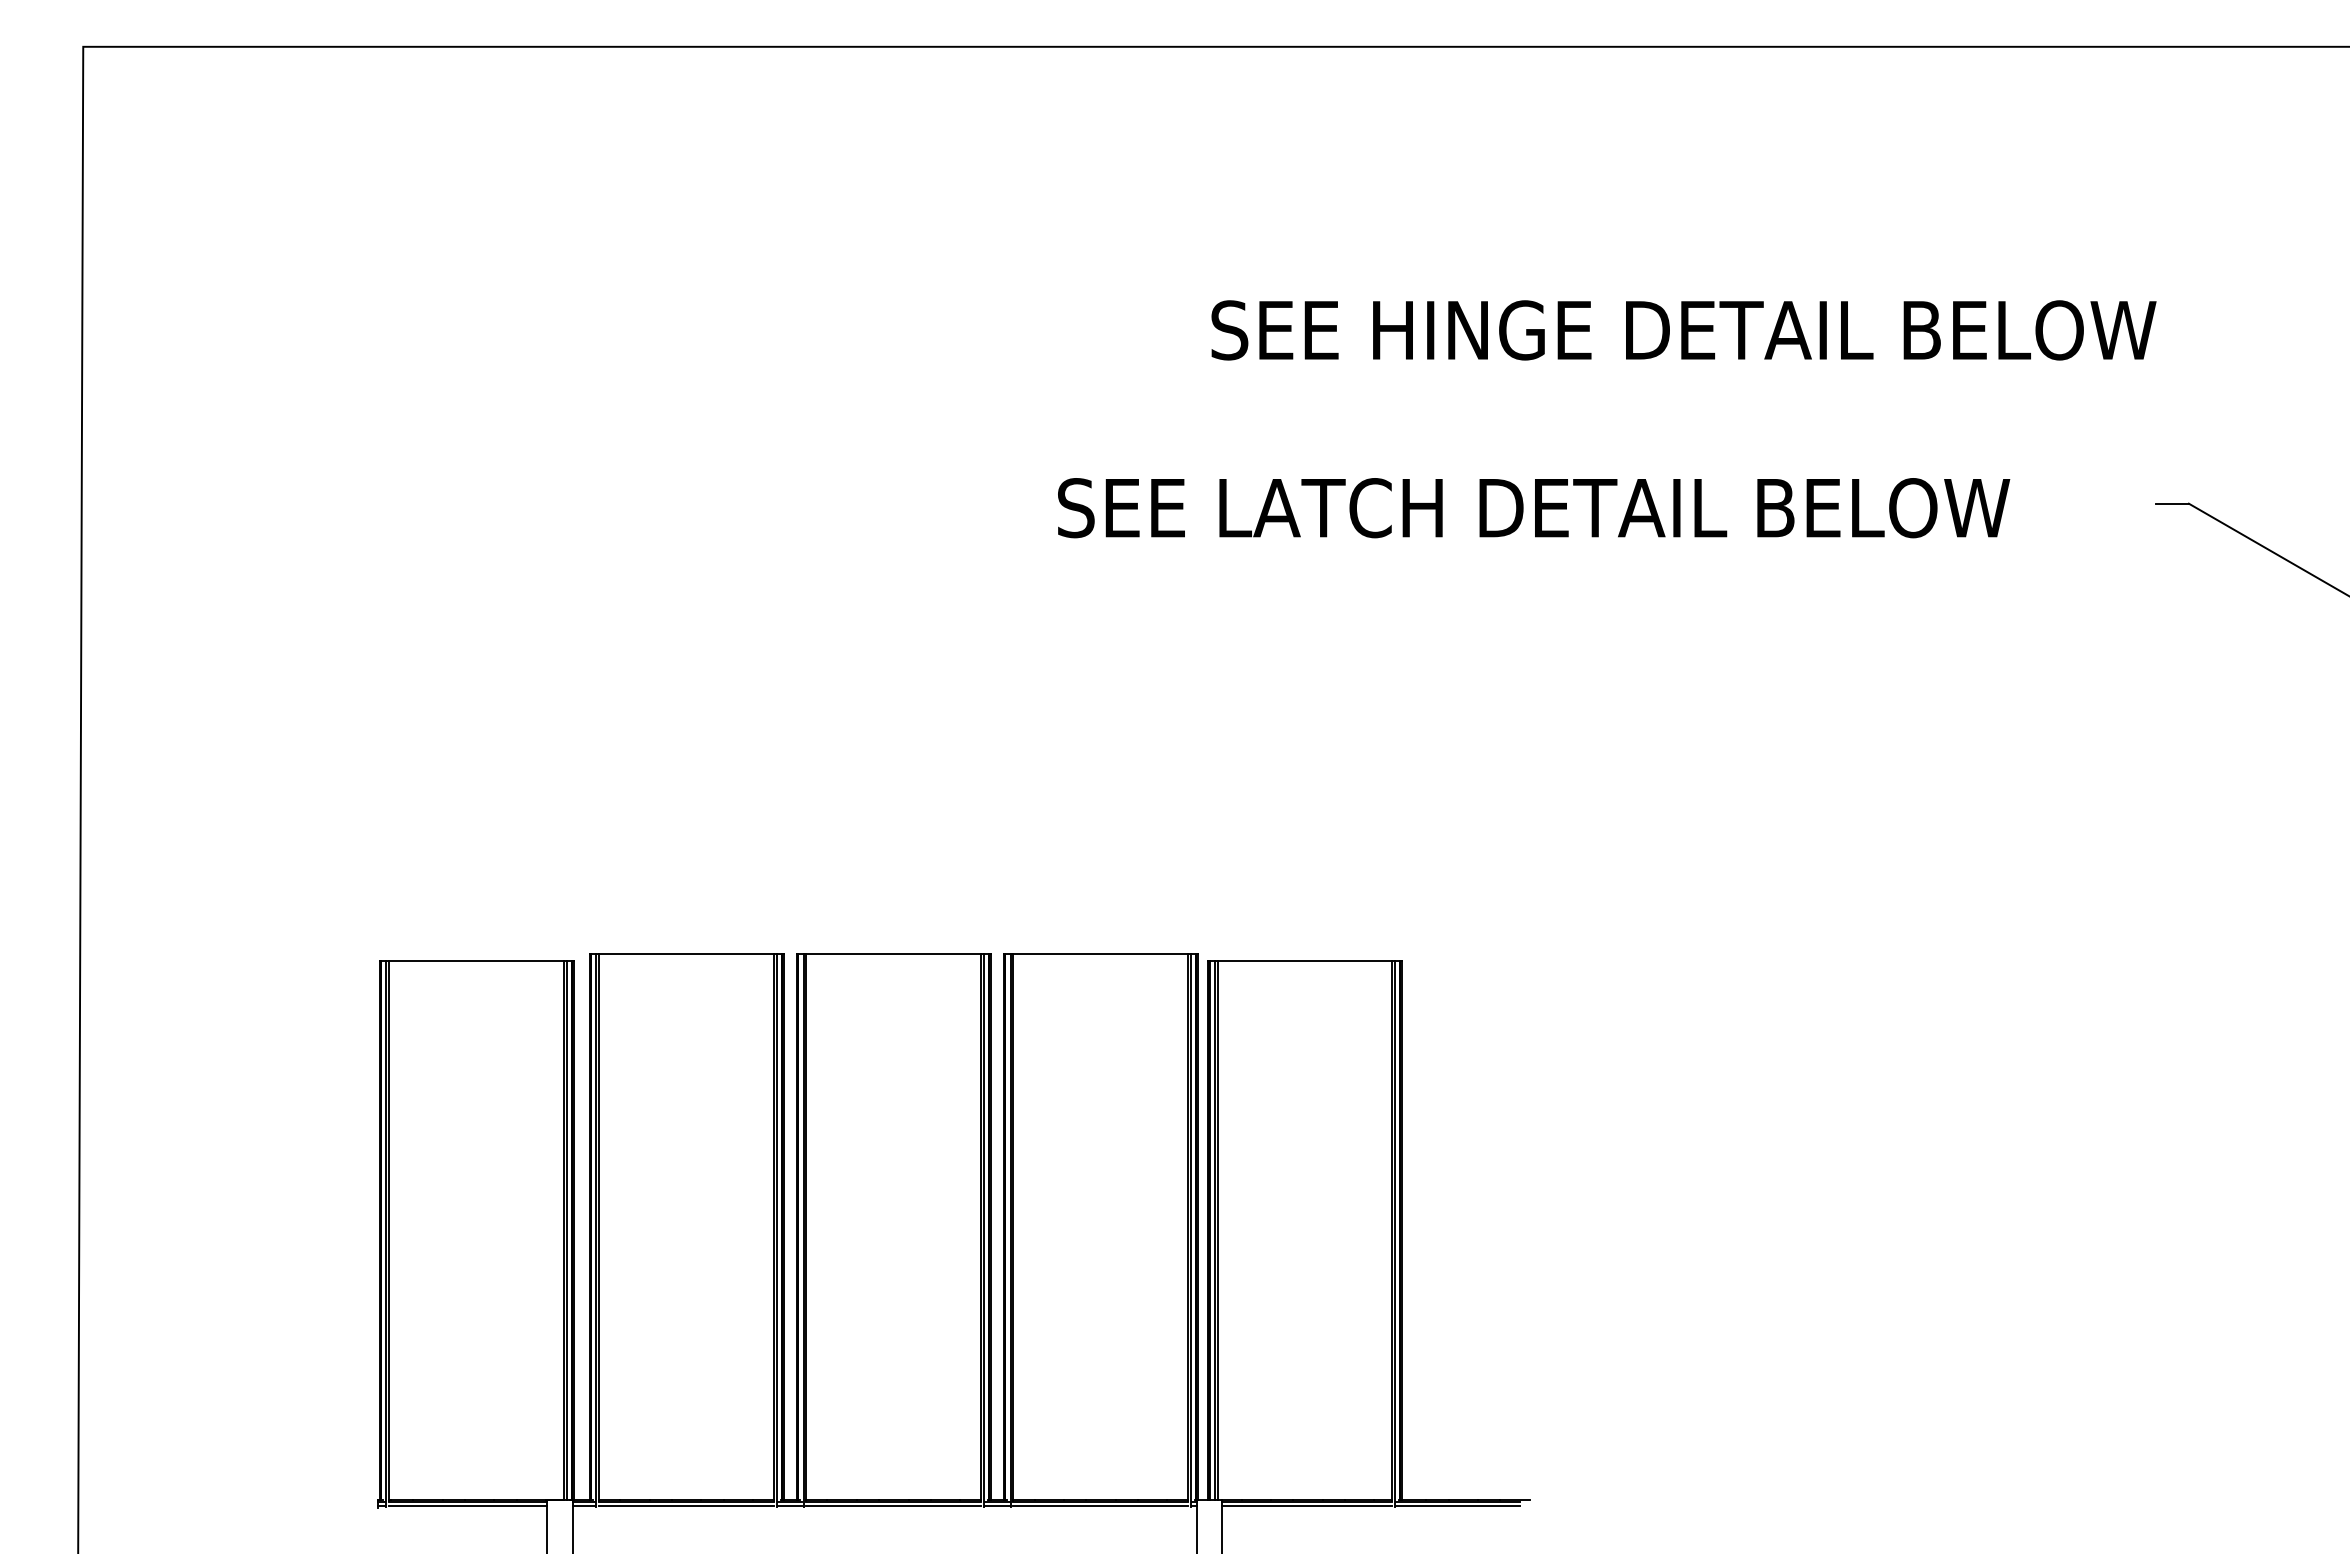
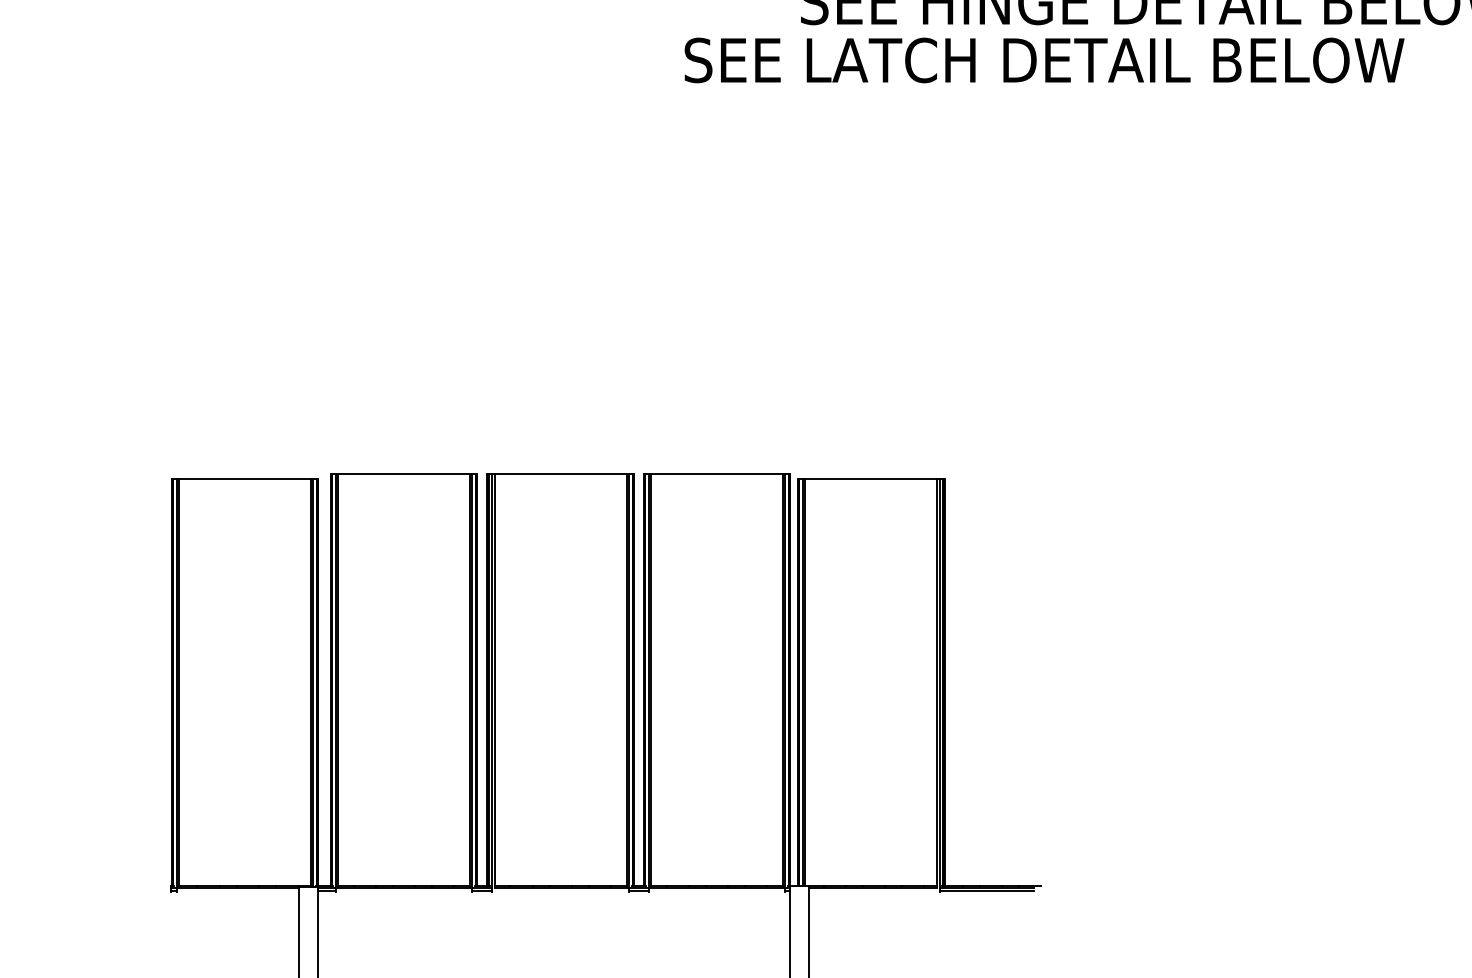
text: (1534, 508) -> (1044, 60), moved
line: (468, 1505) -> (239, 890), removed
line: (686, 1505) -> (403, 890), removed
line: (893, 1505) -> (560, 890), removed
line: (1100, 1505) -> (716, 890), removed
line: (1307, 1505) -> (873, 890), removed

